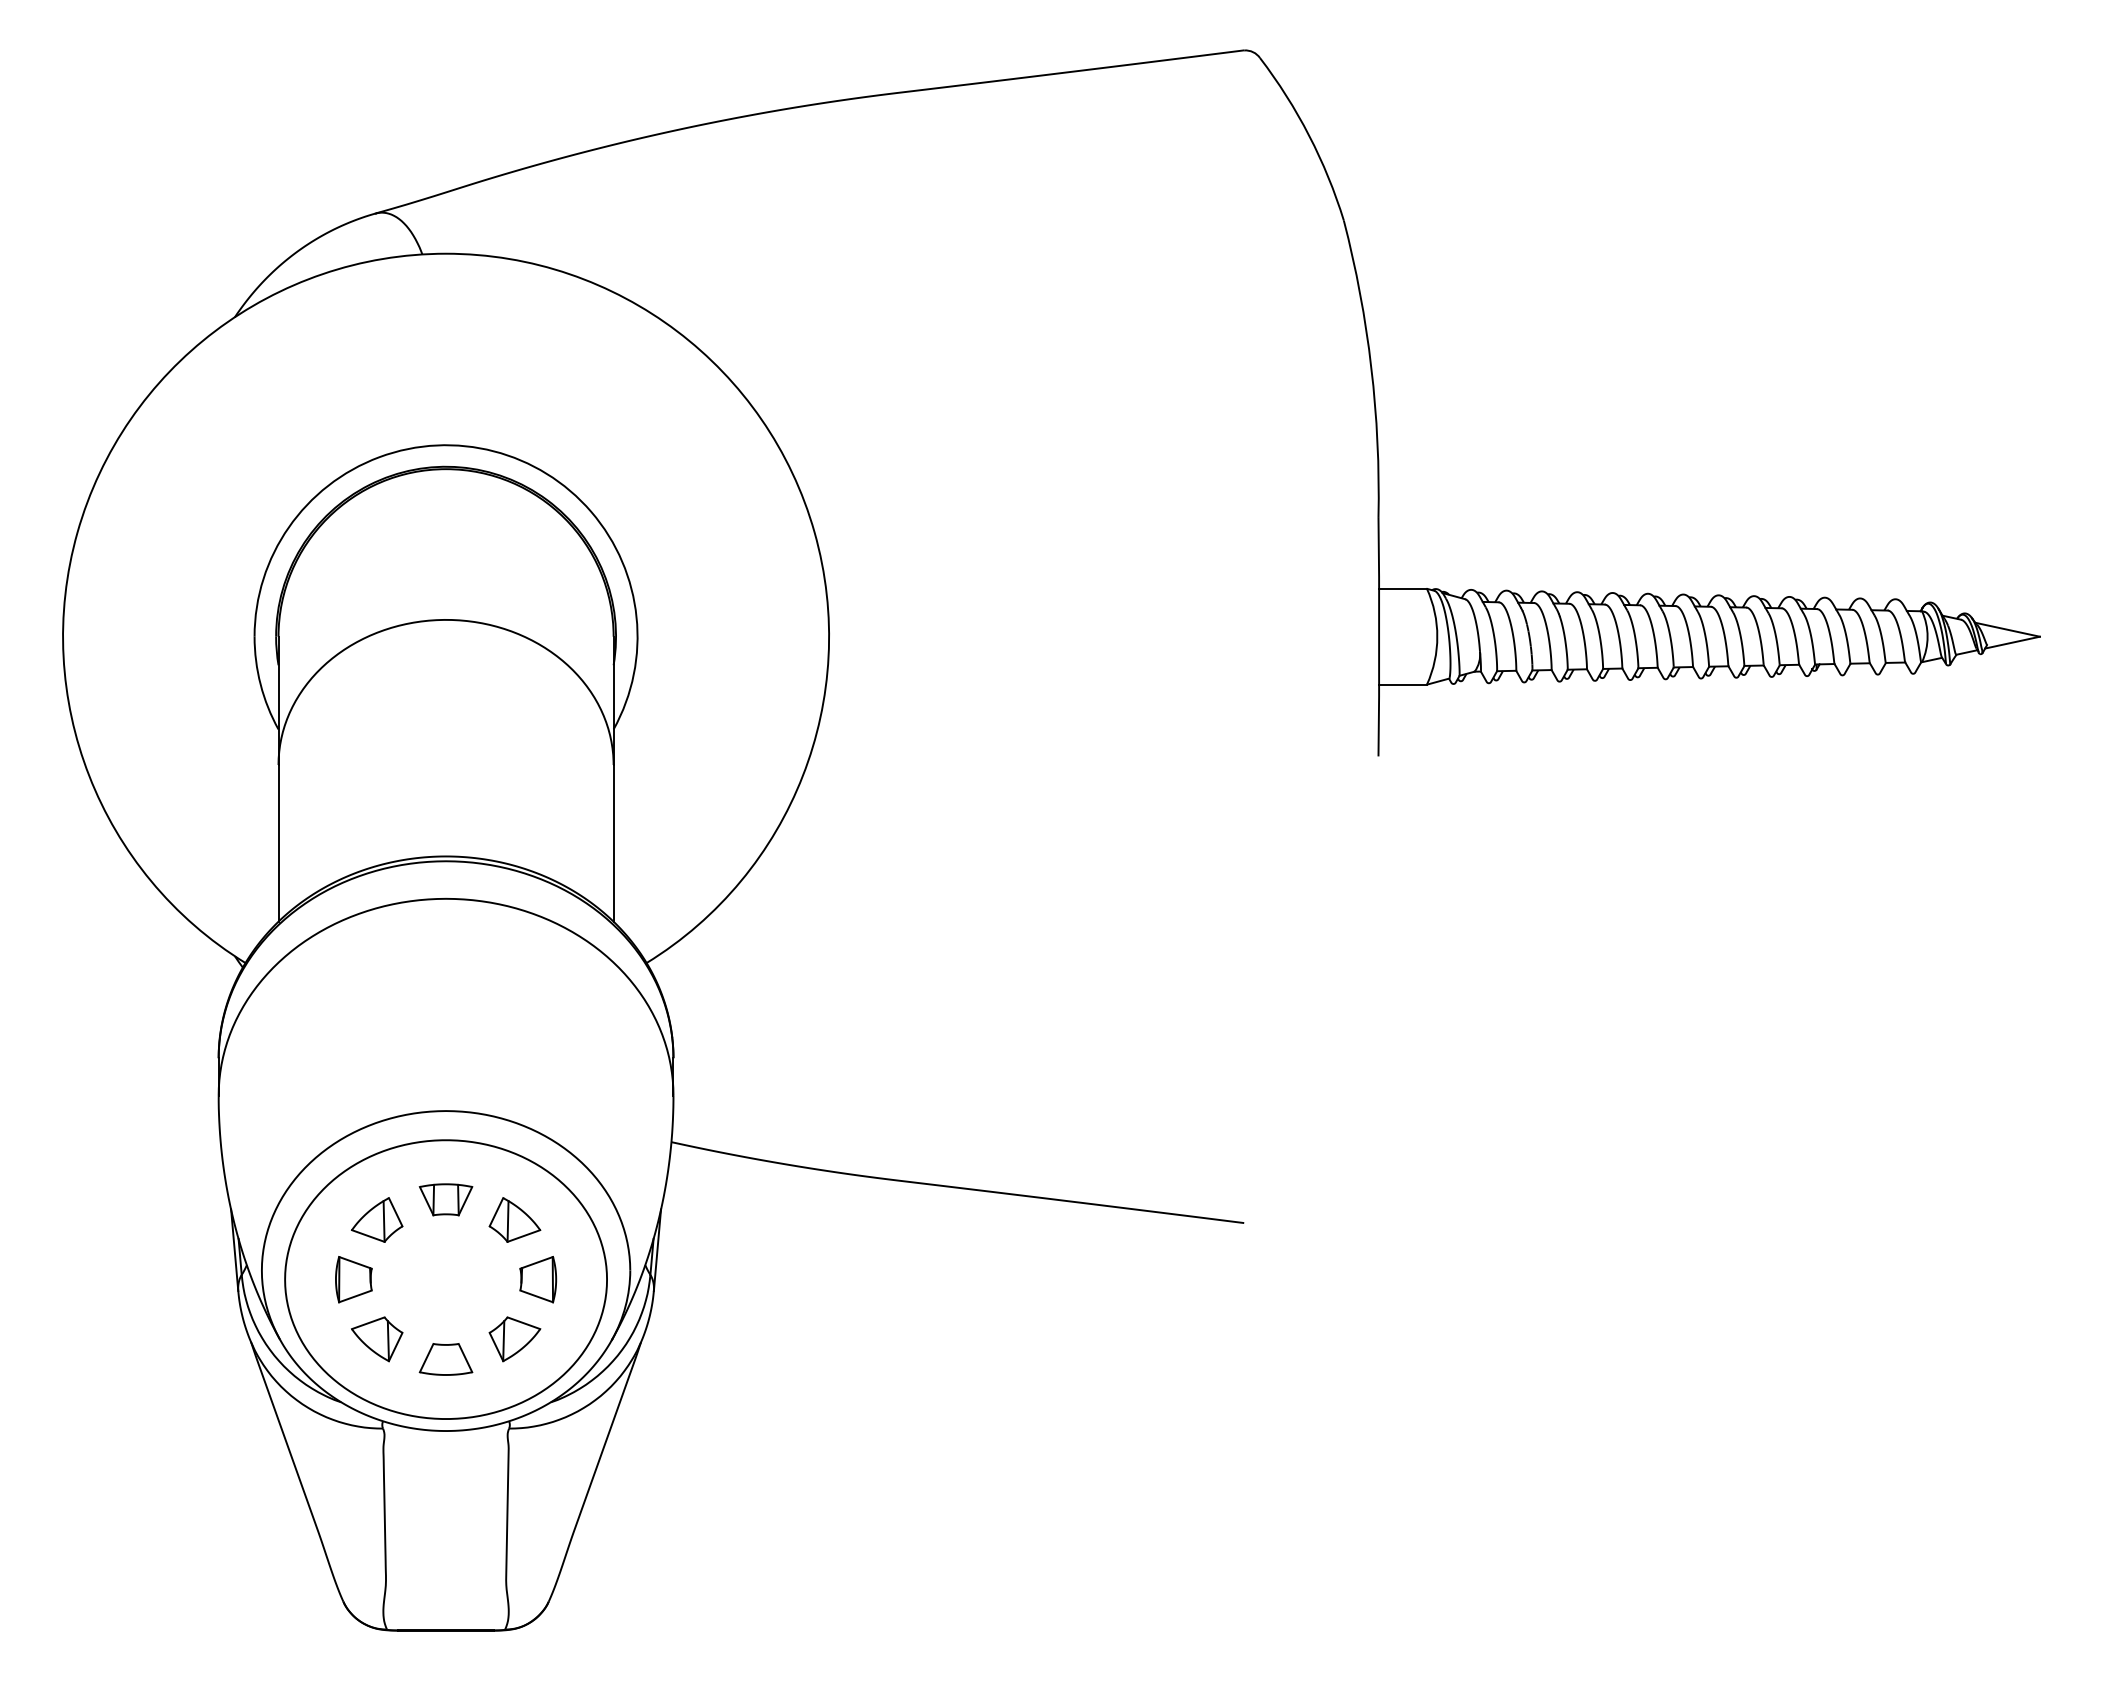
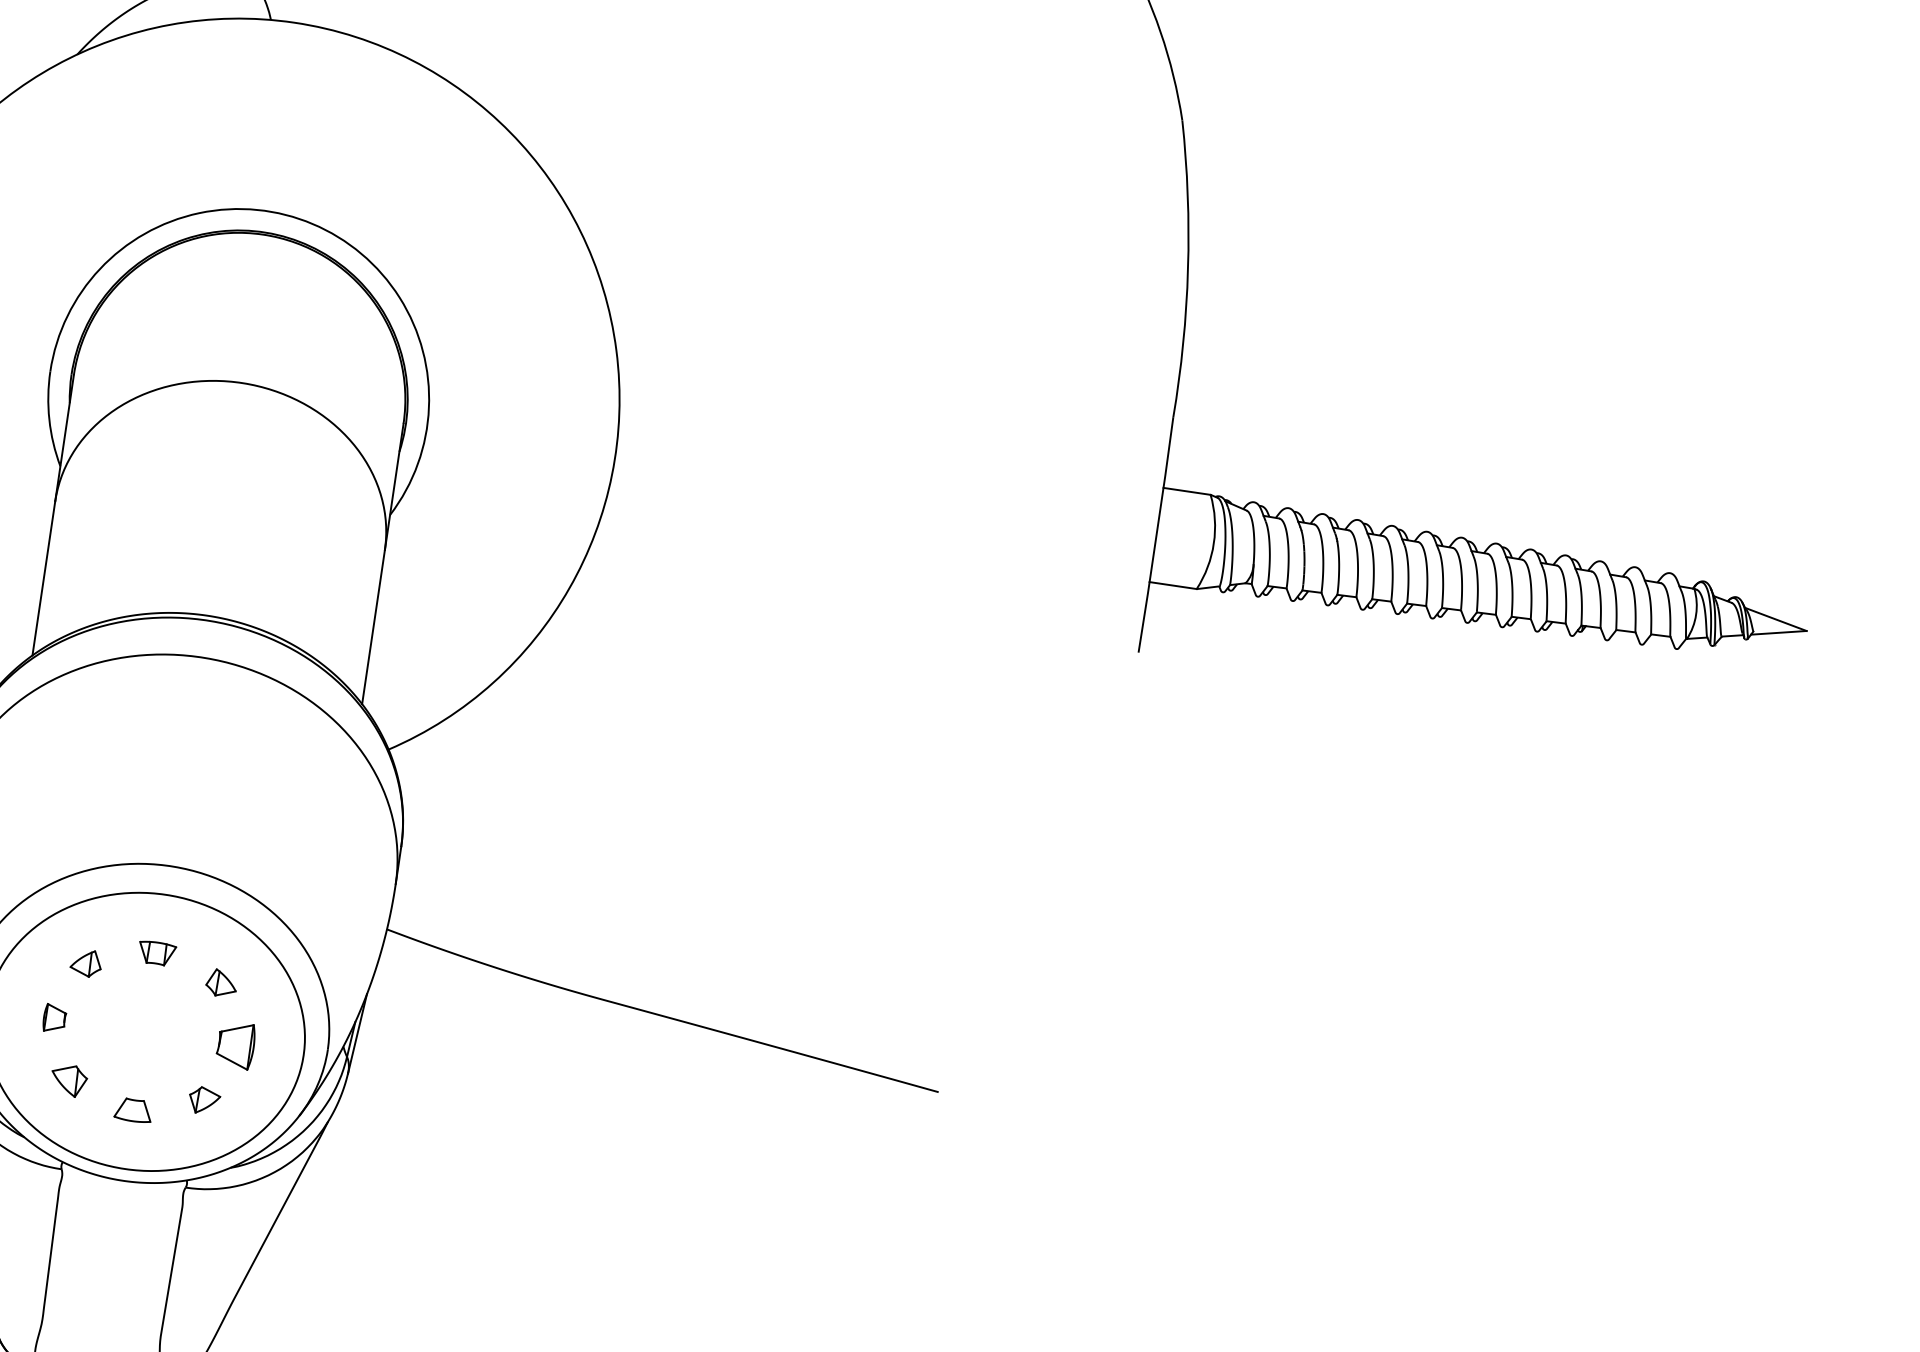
part: (445, 1199) -> (156, 952), size x0.7
part: (377, 1219) -> (86, 962), size x0.6
part: (514, 1219) -> (221, 982), size x0.6
part: (353, 1279) -> (54, 1018), size x0.6
part: (377, 1339) -> (69, 1080), size x0.7
part: (514, 1339) -> (203, 1100), size x0.6
part: (445, 1359) -> (133, 1110), size x0.7

